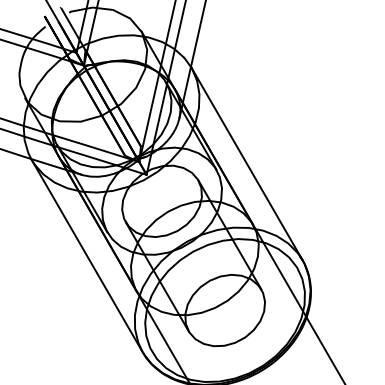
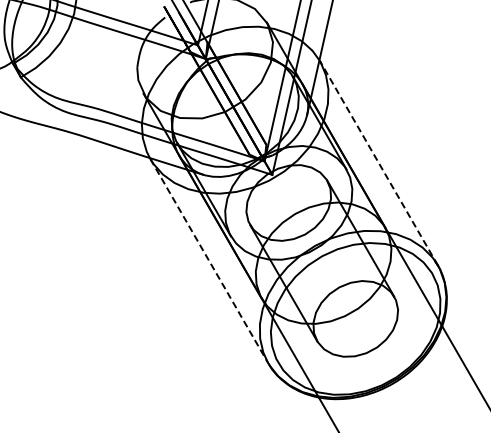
line: (246, 164) -> (378, 163), solid -> dashed
line: (87, 256) -> (209, 261), solid -> dashed

